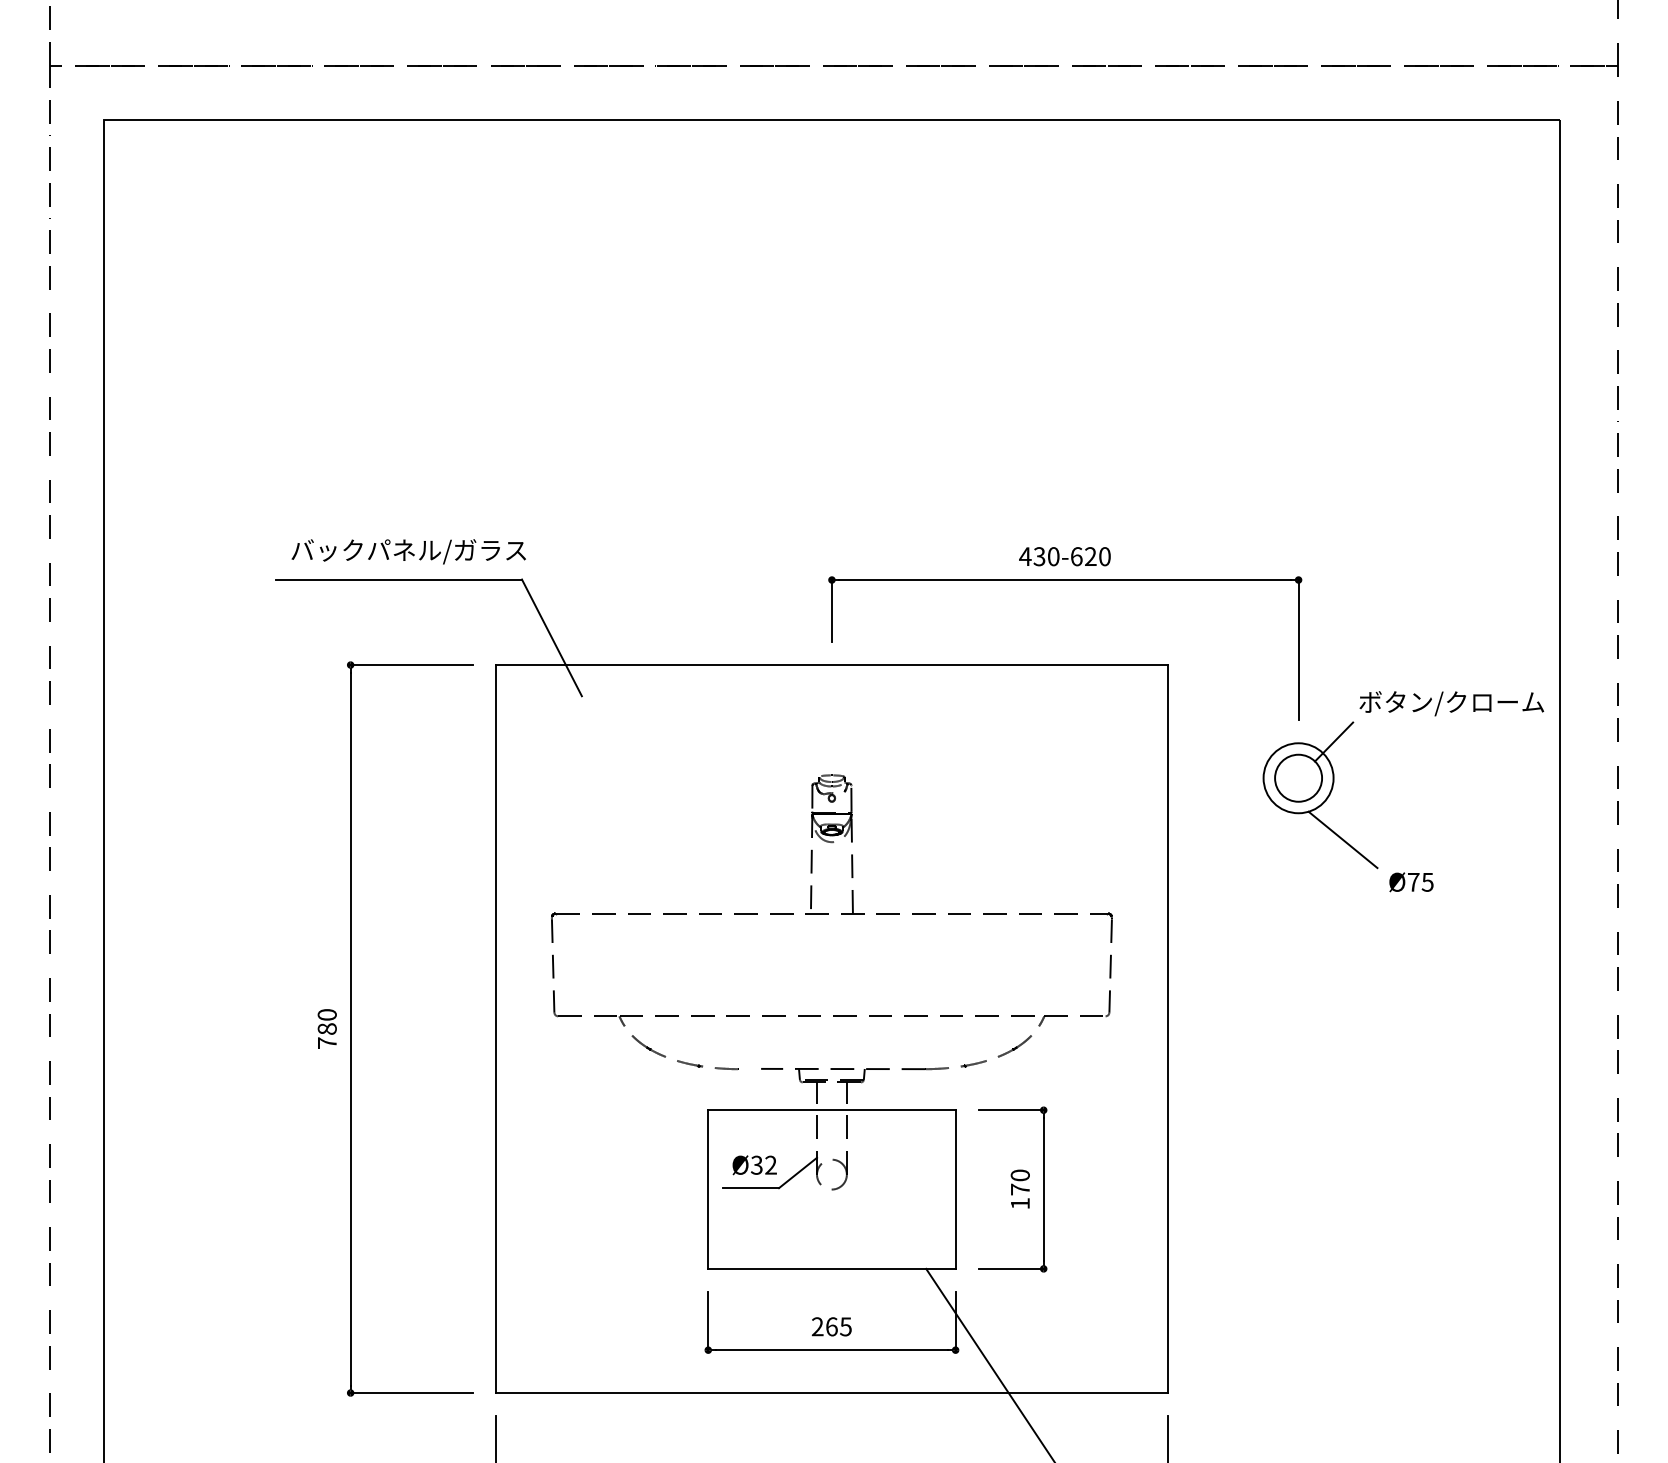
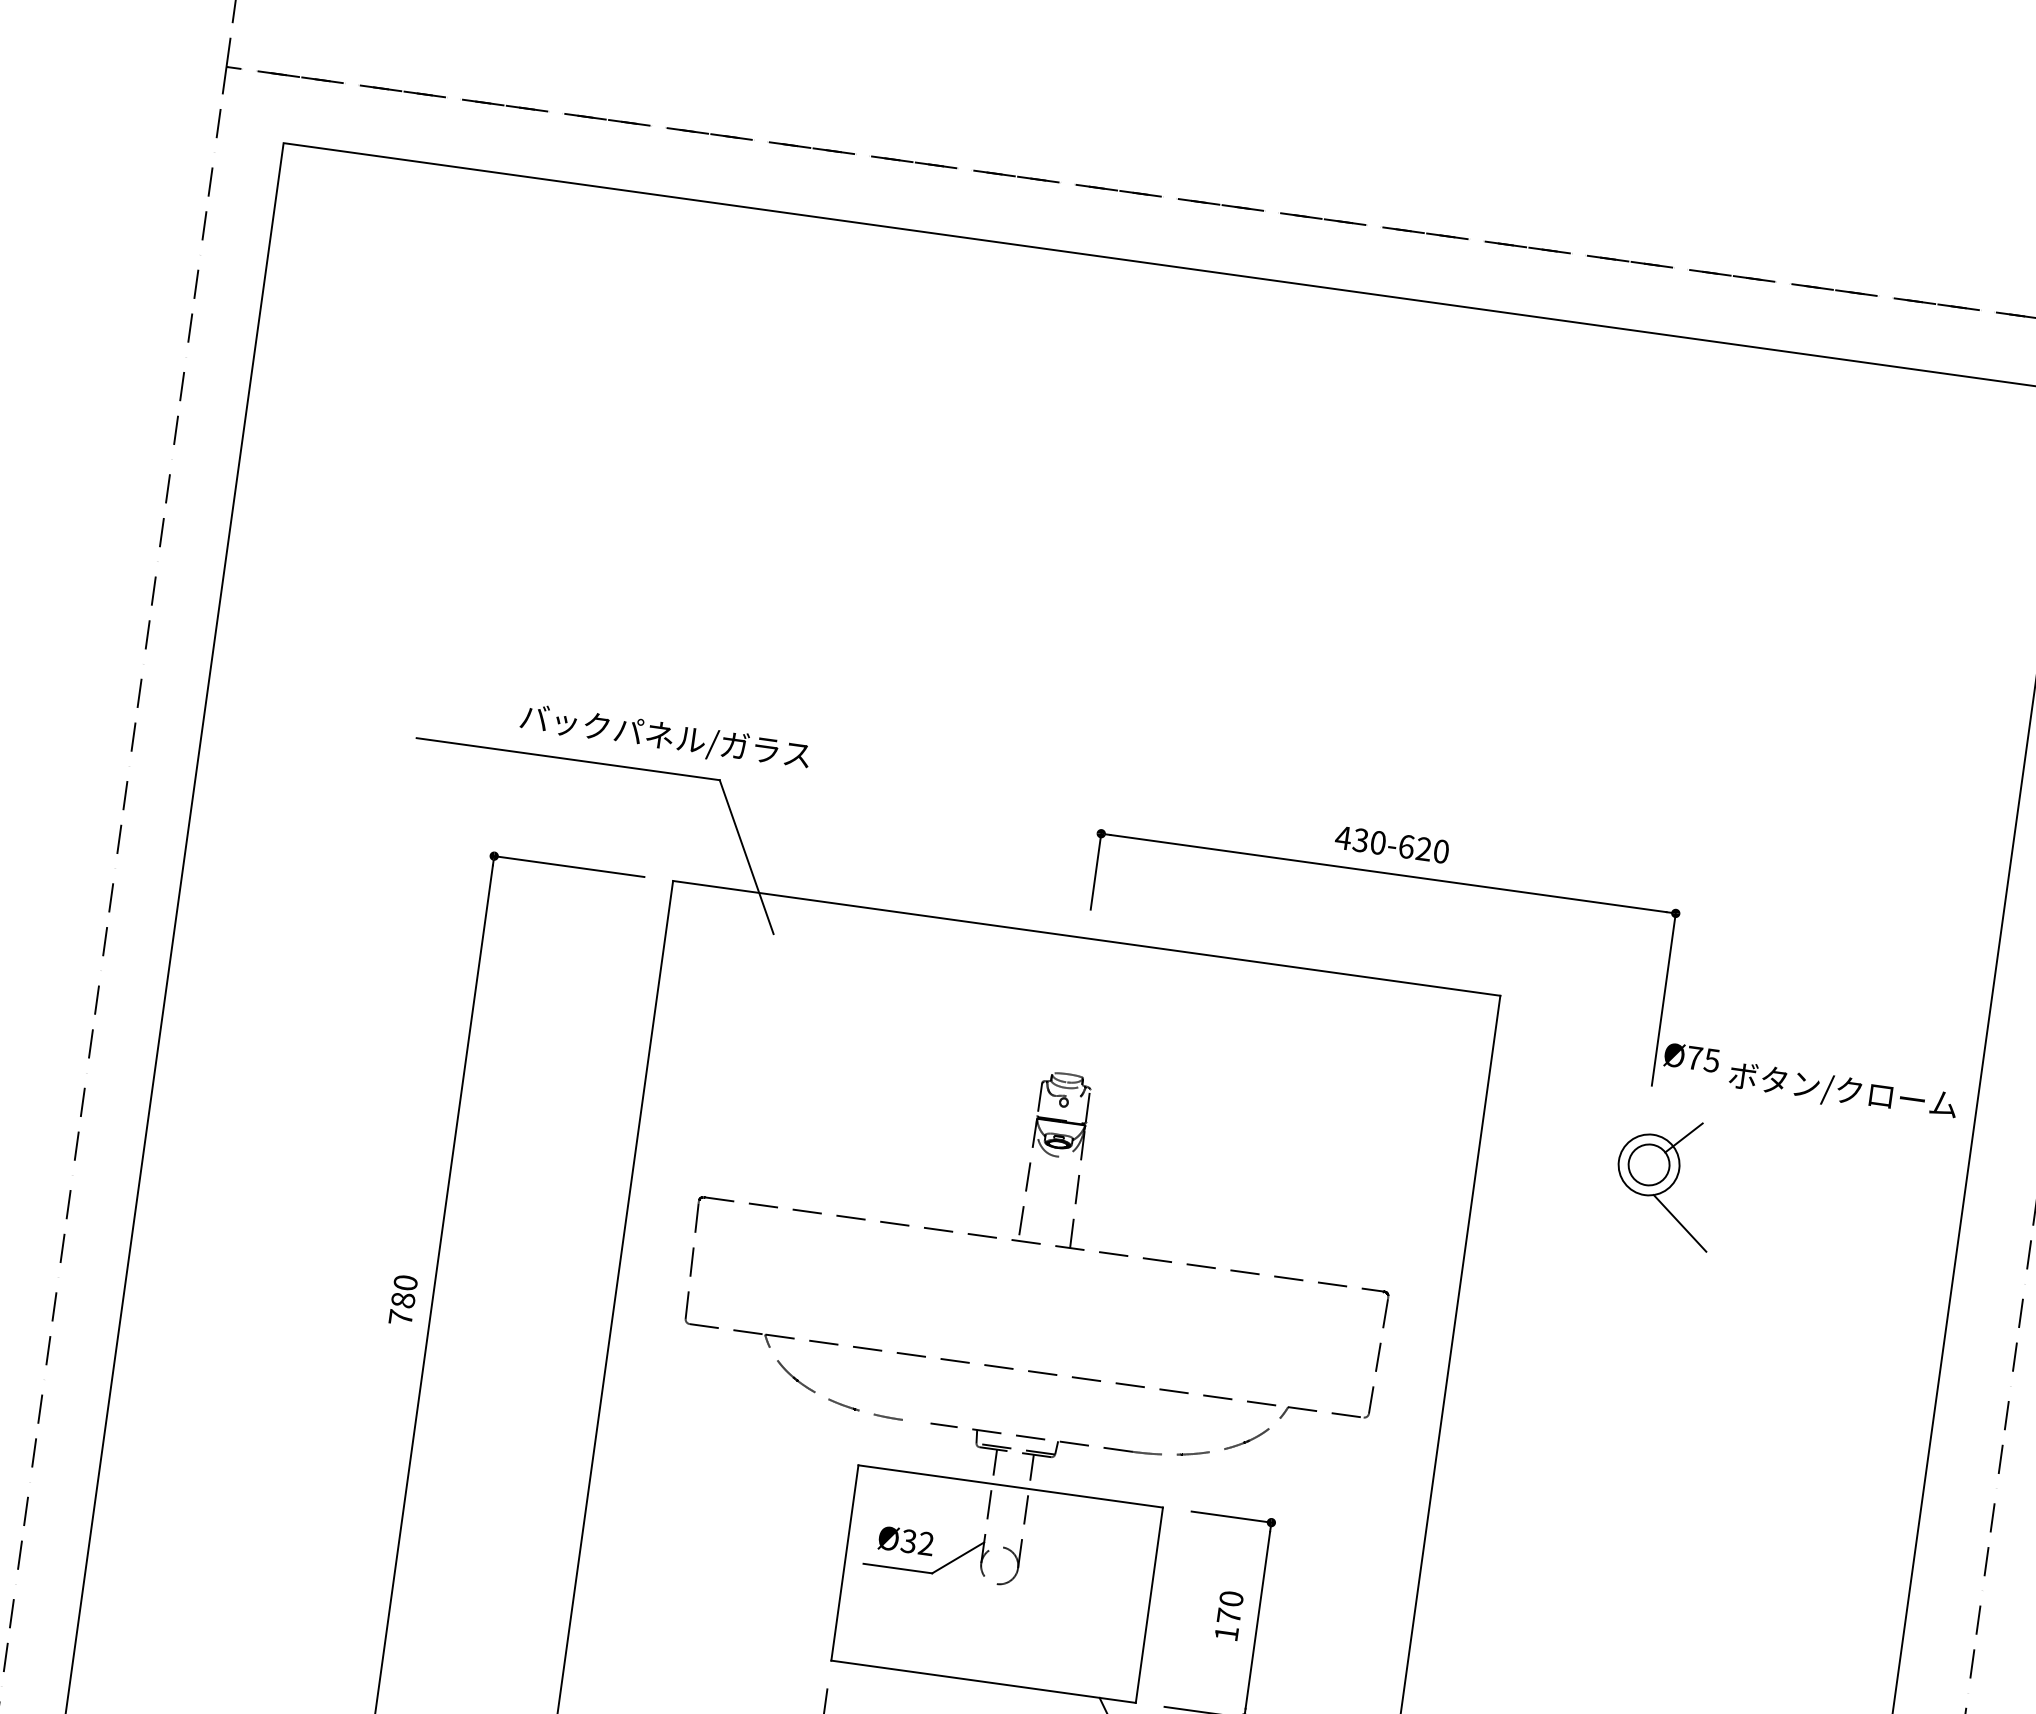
text: (408, 551) -> (664, 737), moved
part: (1320, 795) -> (1665, 1182), size x0.7
text: (1411, 882) -> (1691, 1058), moved

